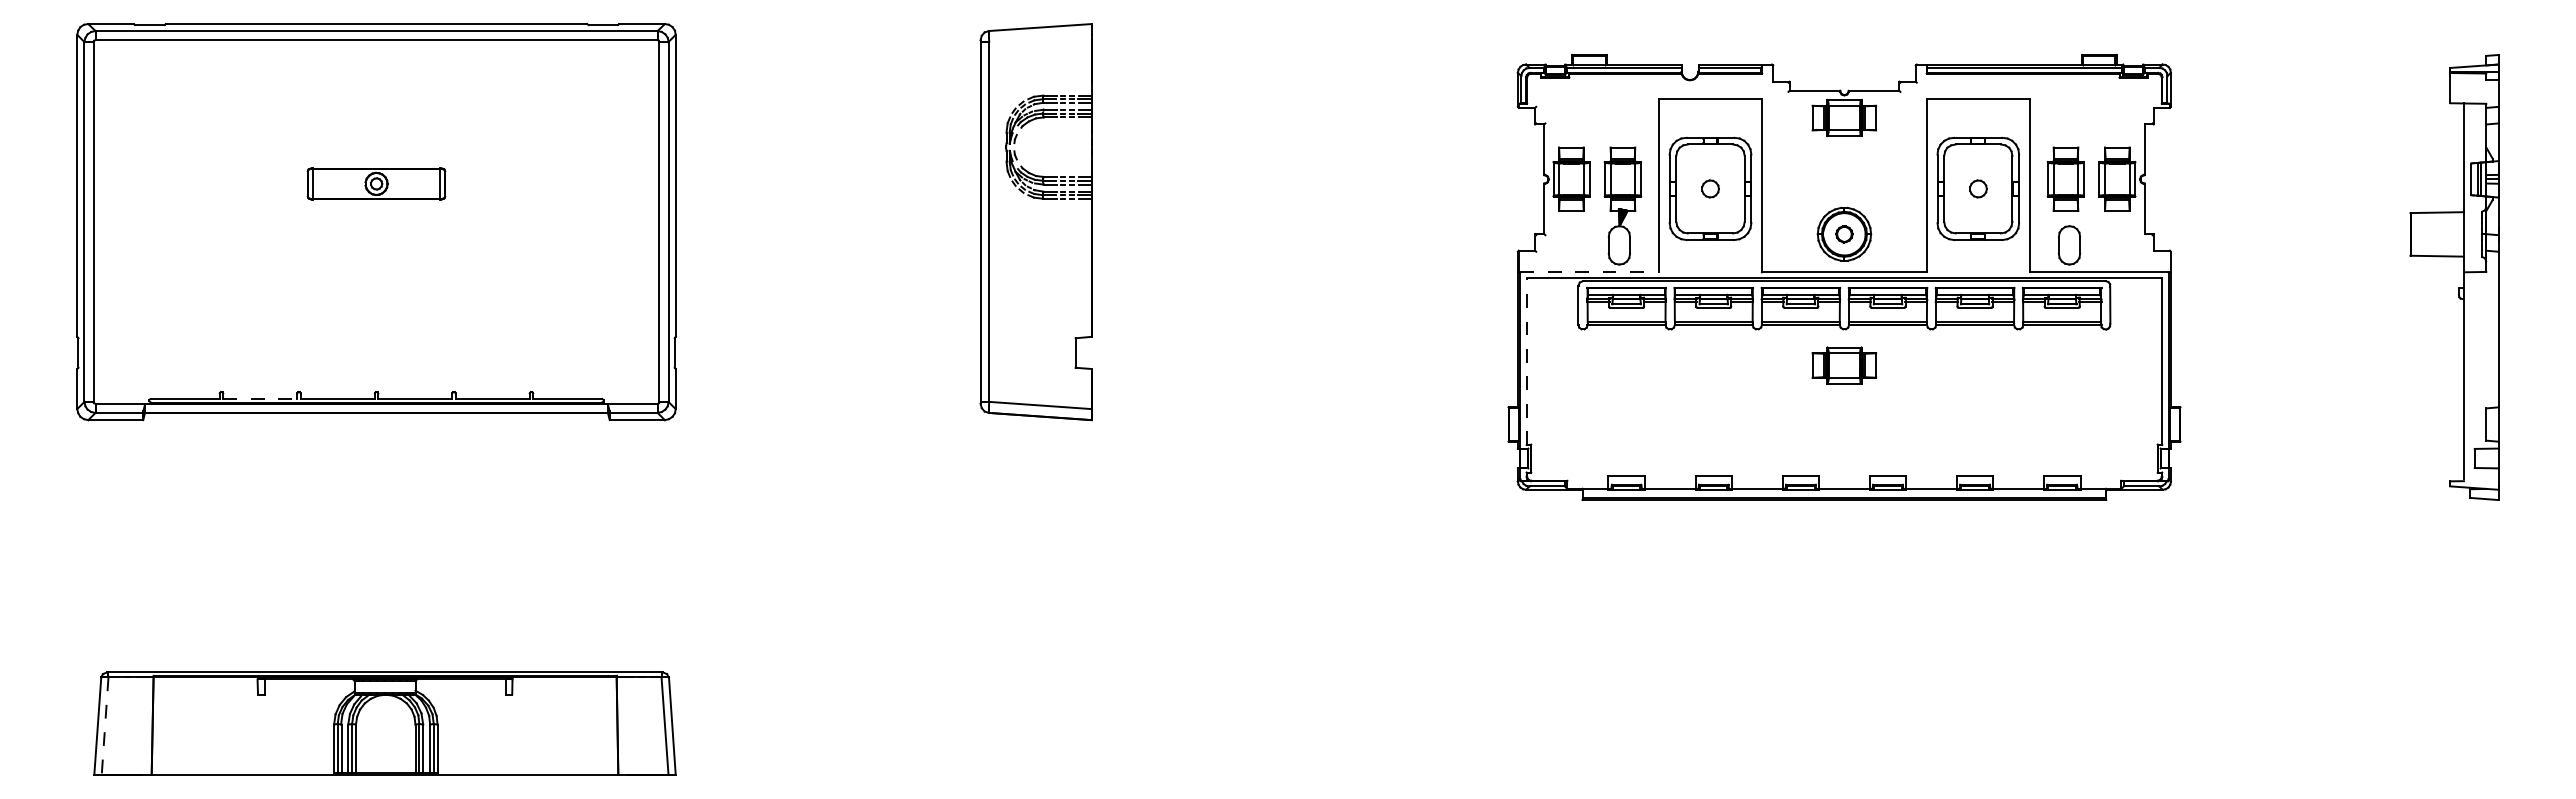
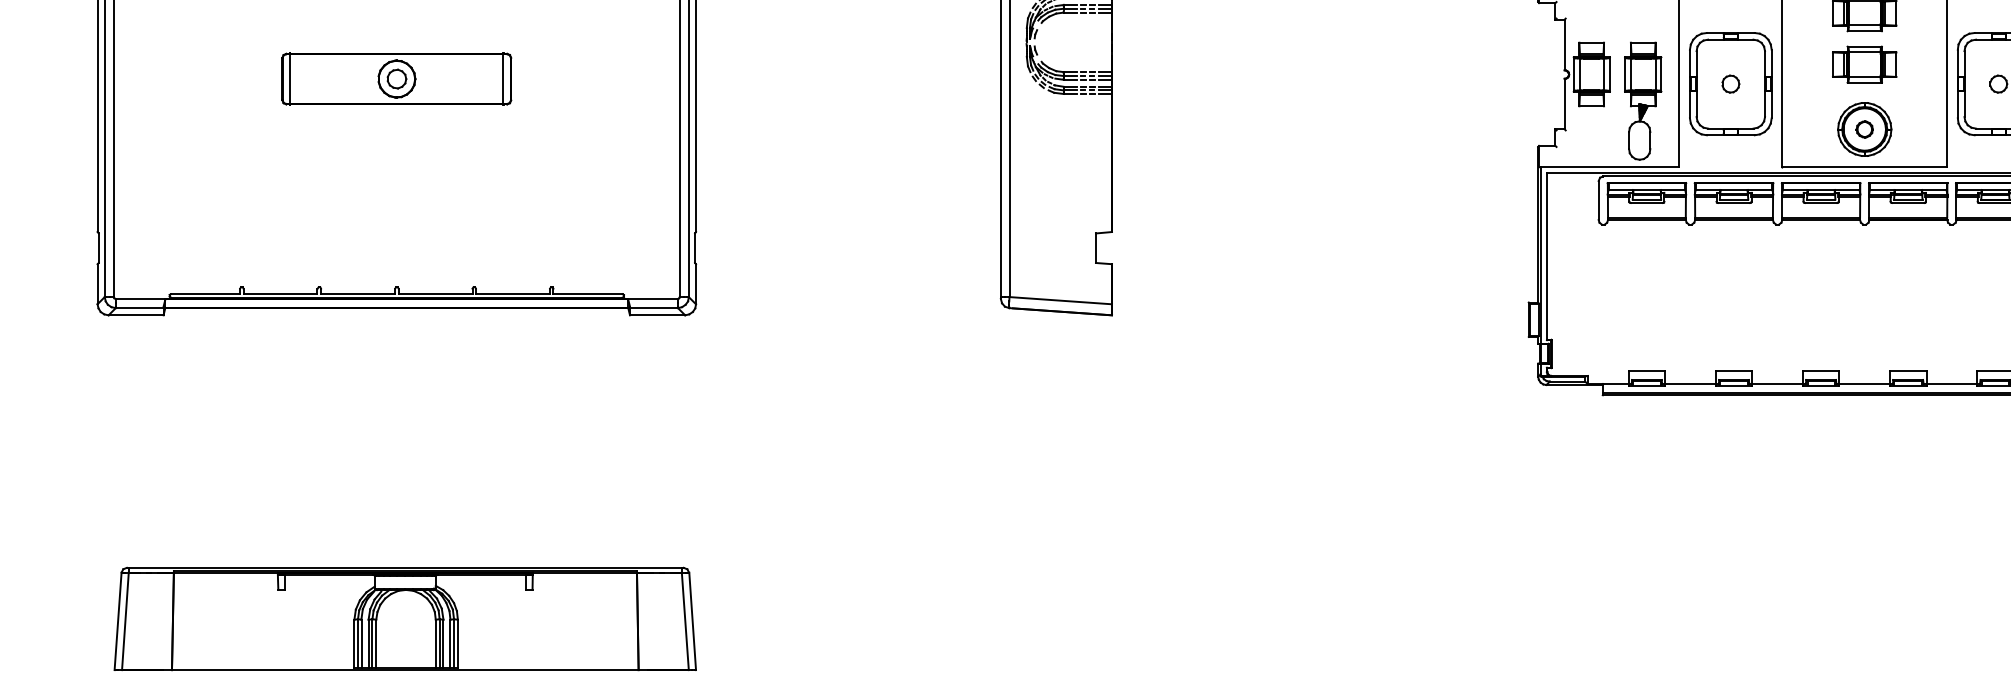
part: (376, 183) -> (396, 78), size x1.67
line: (1590, 272) -> (1610, 167), dashed -> solid
line: (1526, 361) -> (1546, 256), dashed -> solid
part: (1844, 365) -> (1864, 64), moved
line: (260, 398) -> (280, 293), dashed -> solid
line: (105, 726) -> (125, 621), dashed -> solid

